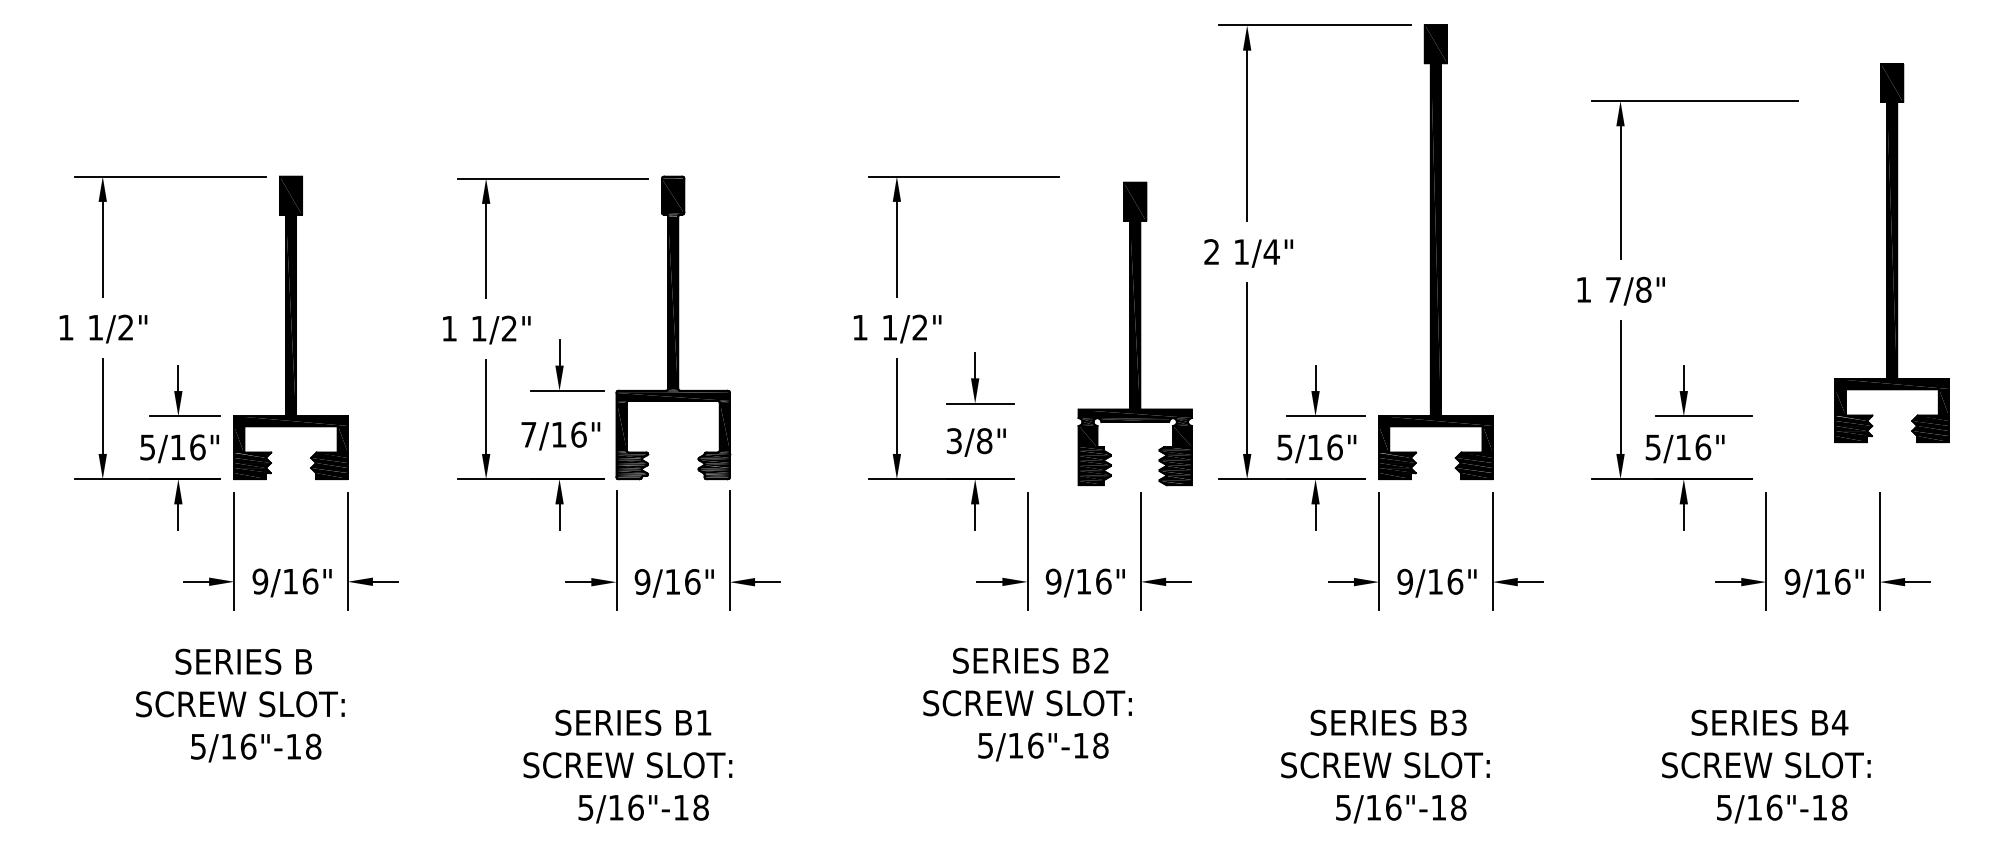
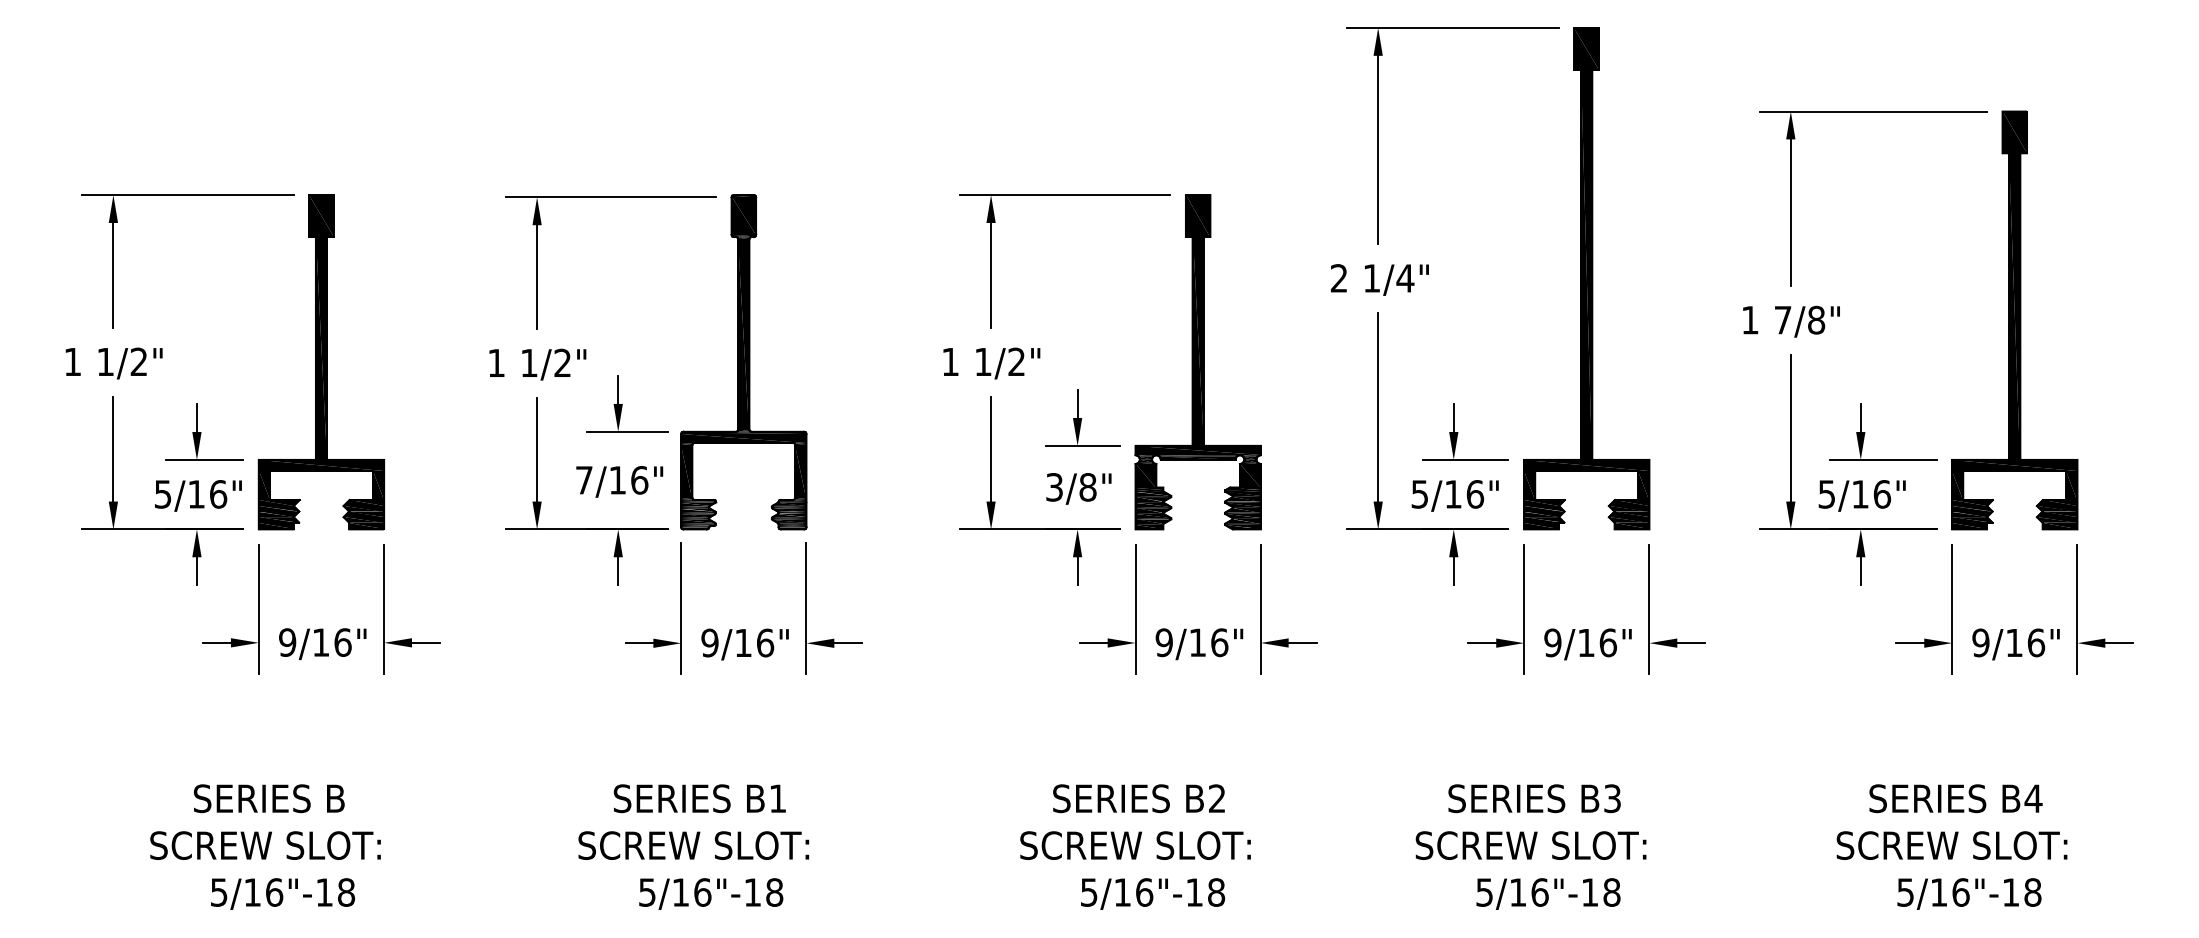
part: (1891, 252) -> (2014, 319), moved
part: (1134, 333) -> (1197, 361), moved
text: (1027, 704) -> (1135, 846), moved
text: (240, 705) -> (265, 846), moved

